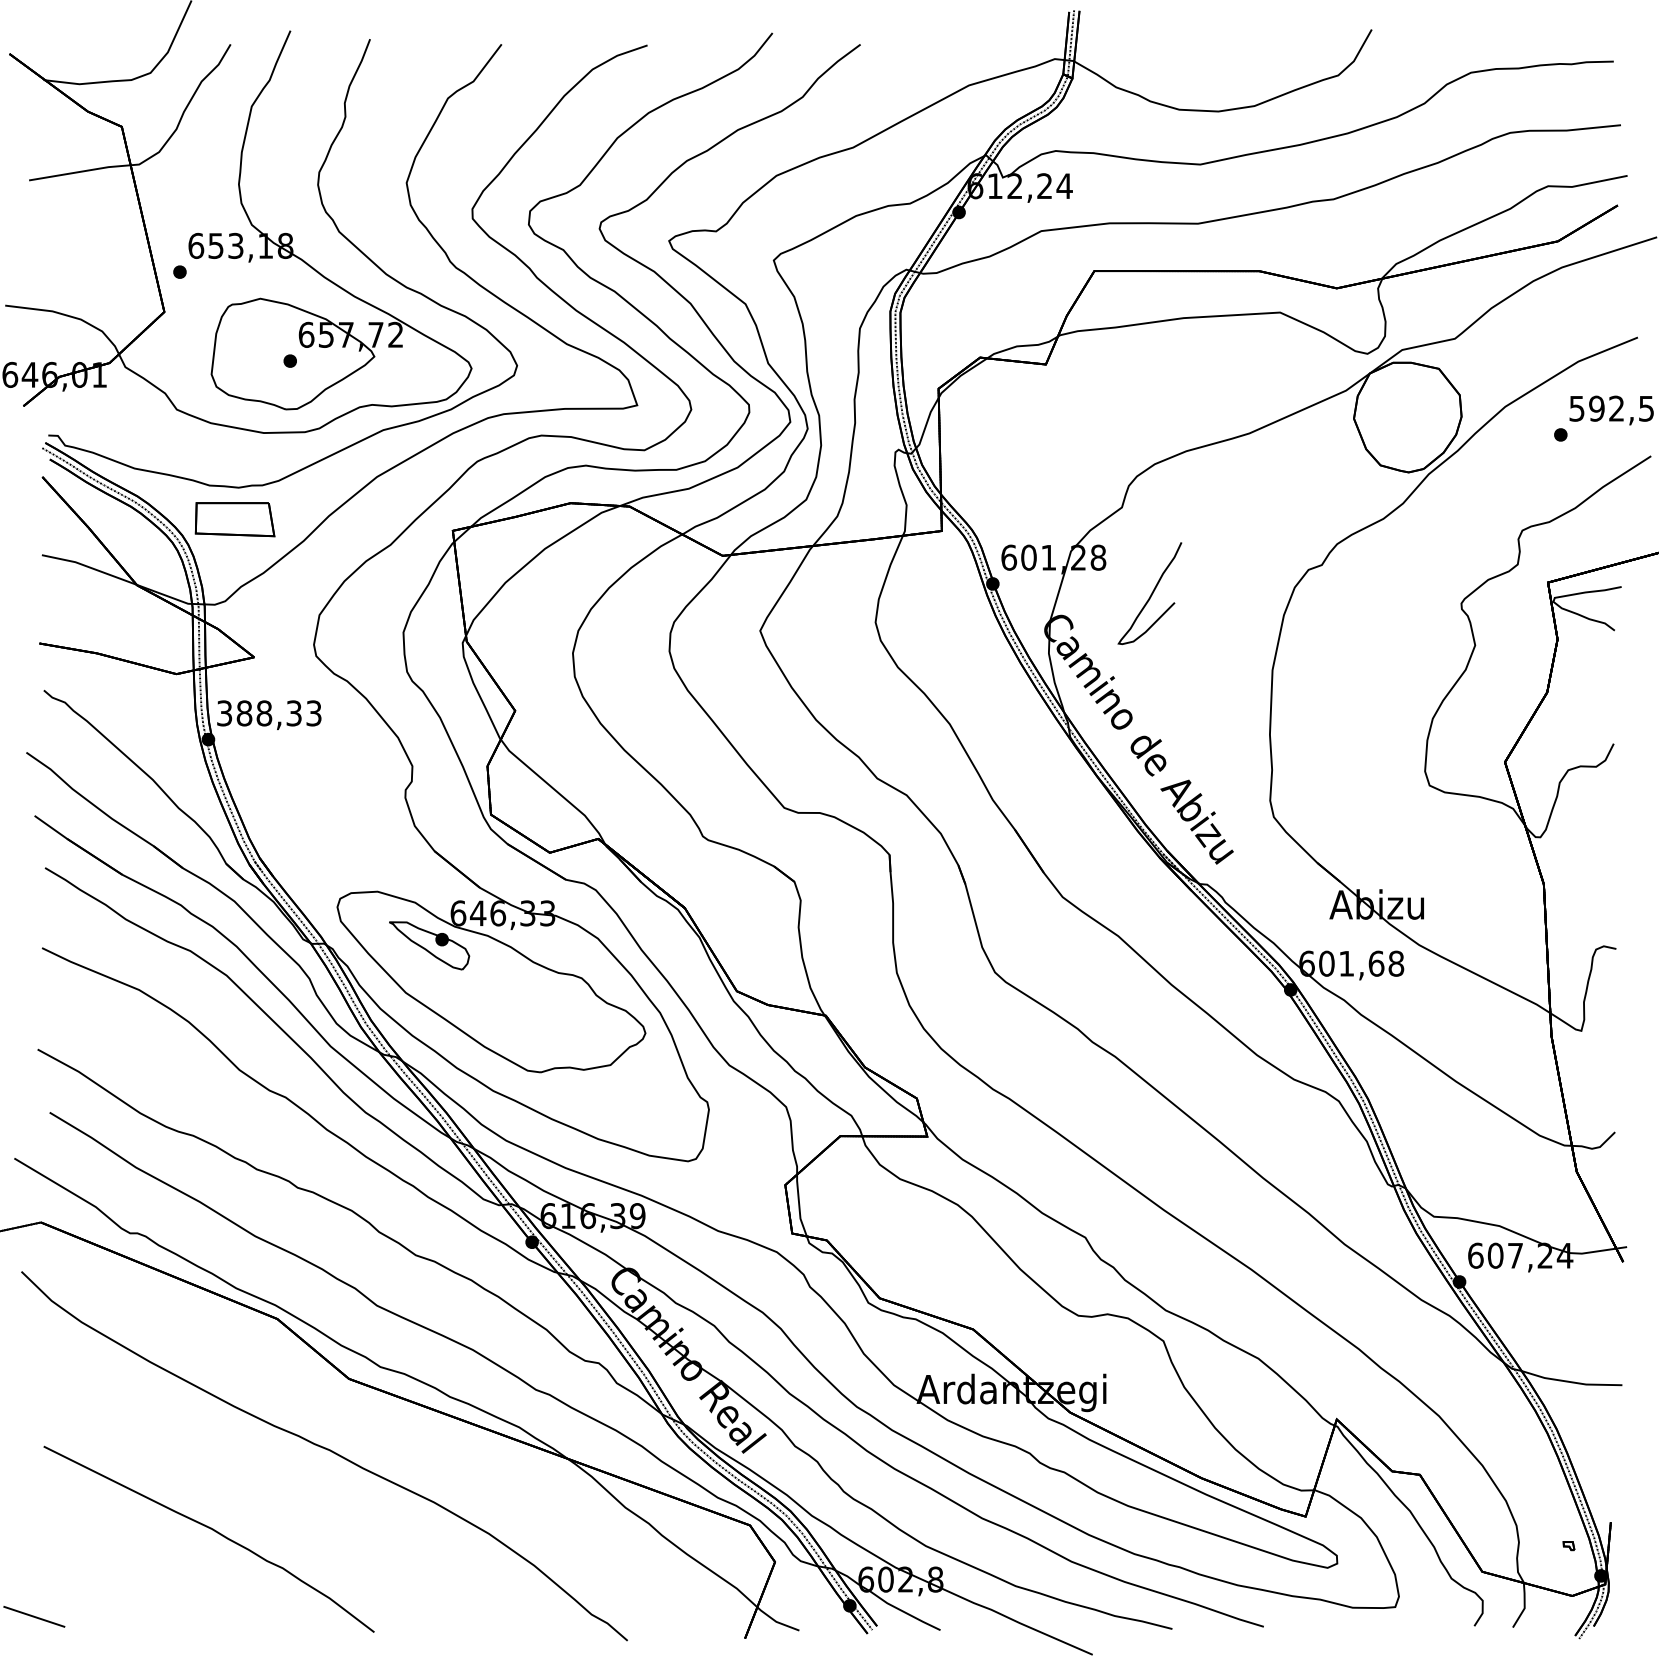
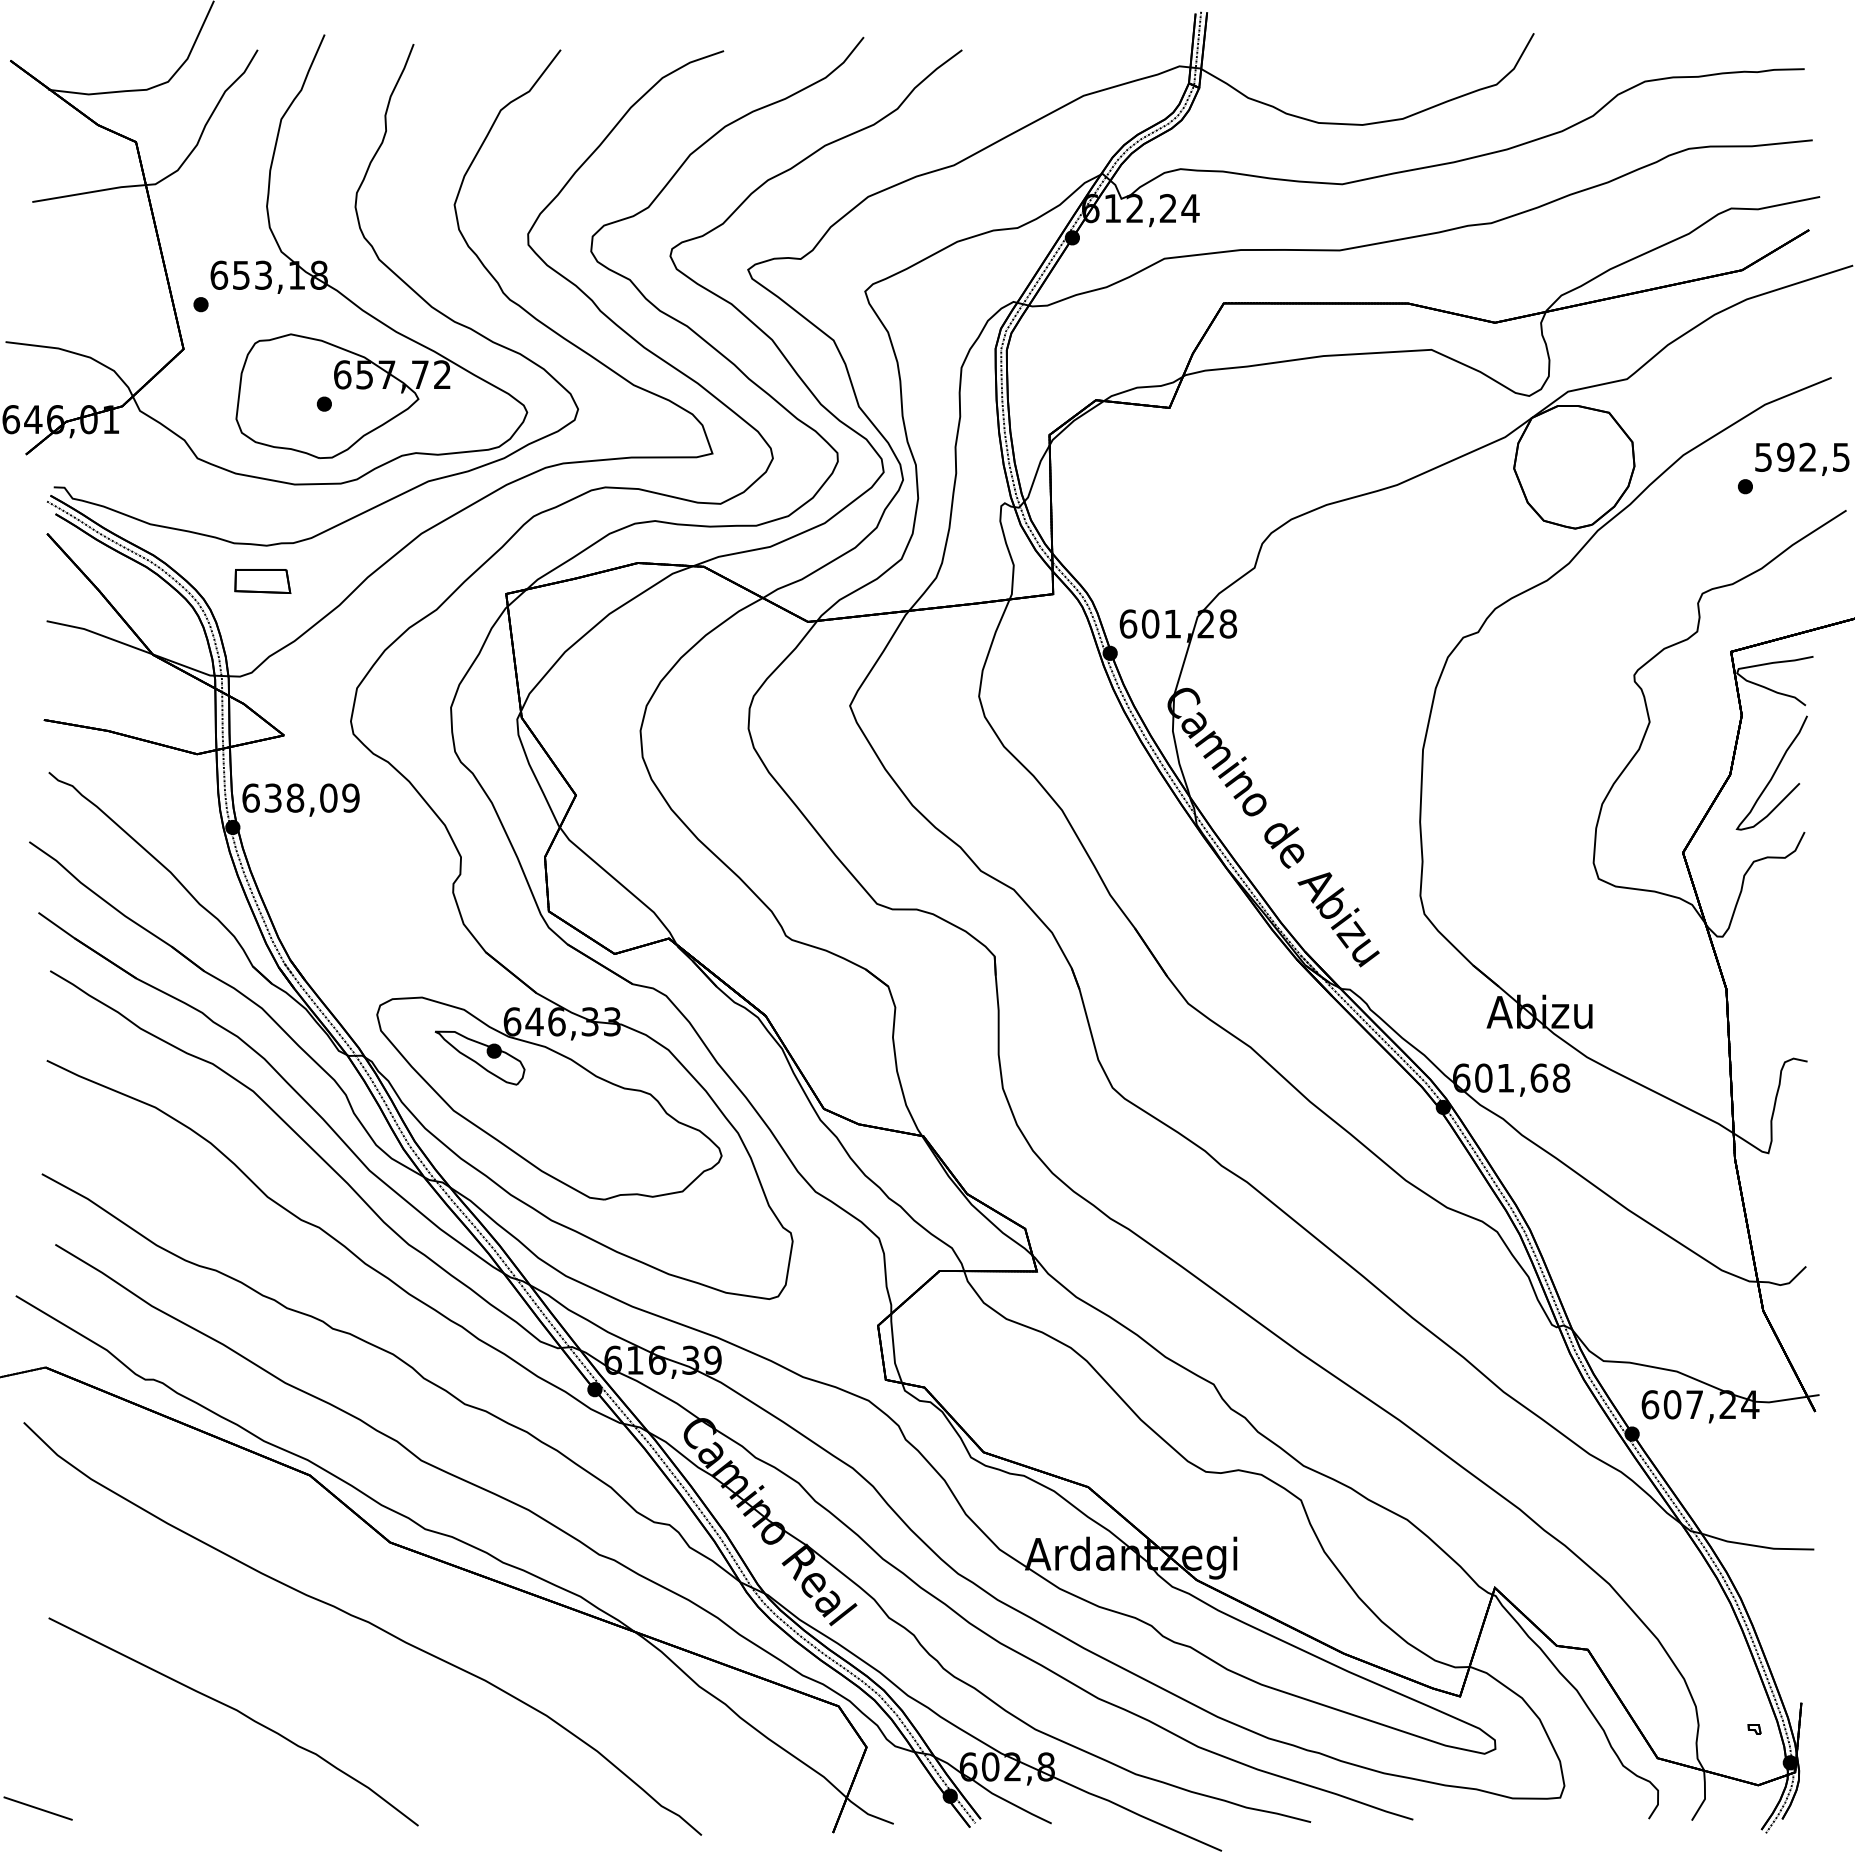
part: (234, 519) -> (262, 581), size x0.62
curve: (1151, 593) -> (1773, 772), moved
text: (268, 712) -> (300, 797), 388,33 -> 638,09

